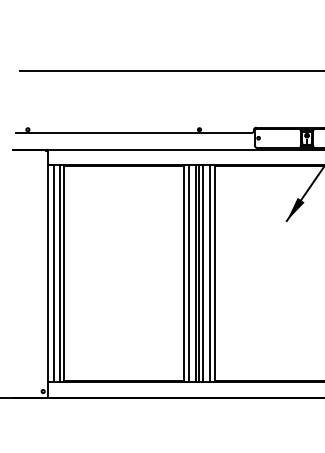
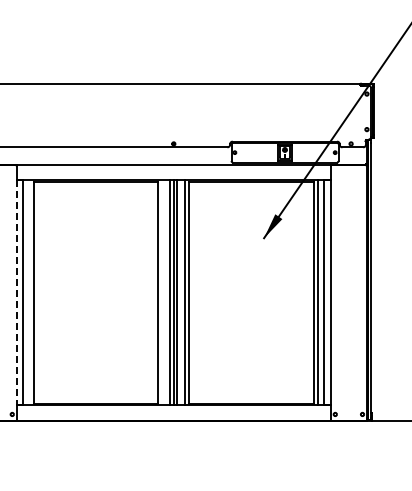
line: (59, 273) -> (29, 292), removed
line: (188, 273) -> (162, 292), removed
line: (48, 274) -> (17, 293), solid -> dashed

